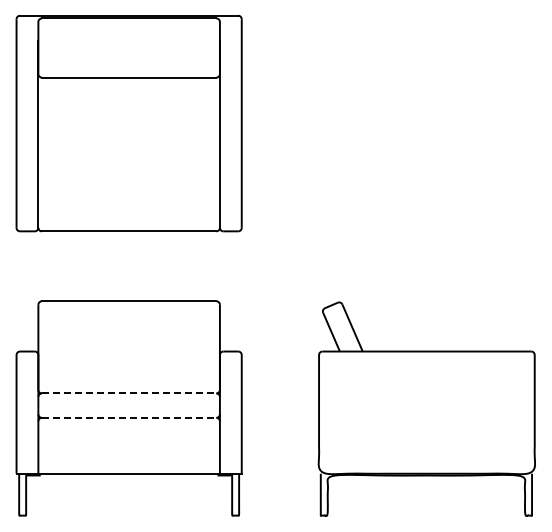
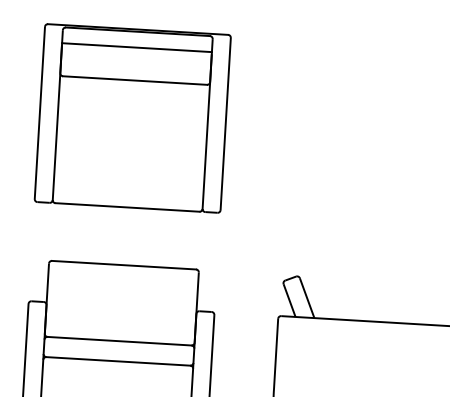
line: (128, 37) -> (136, 47), added
line: (129, 393) -> (119, 341), dashed -> solid
line: (129, 417) -> (118, 361), dashed -> solid

